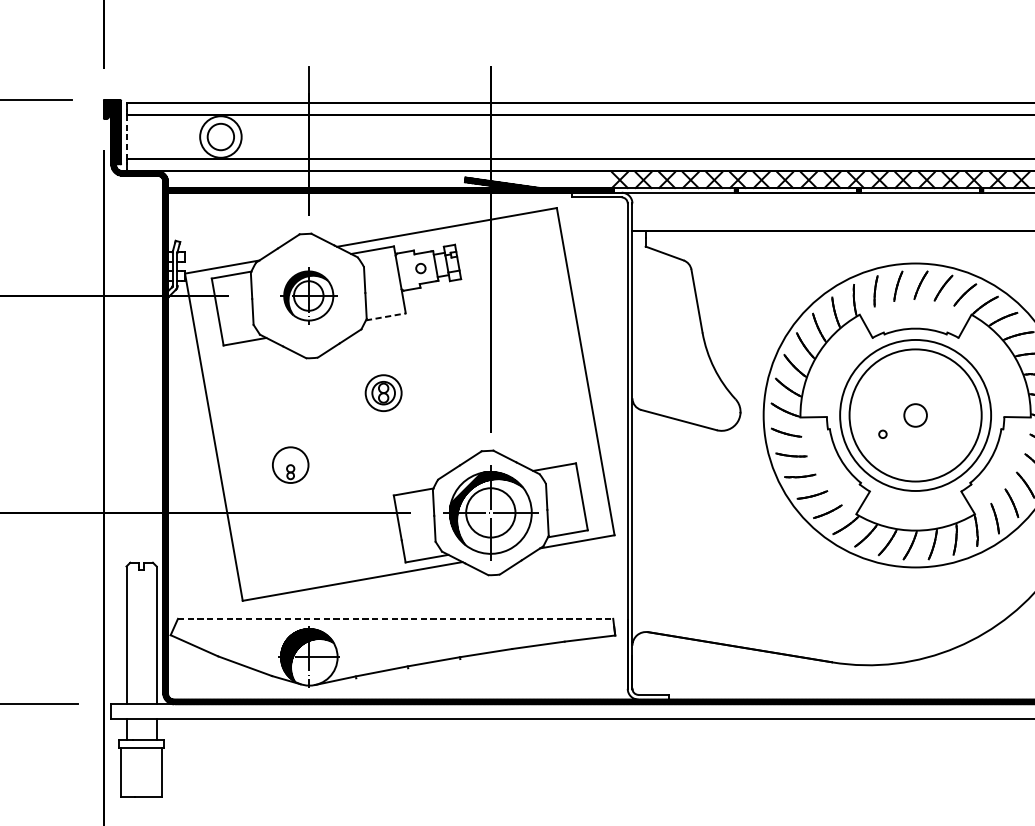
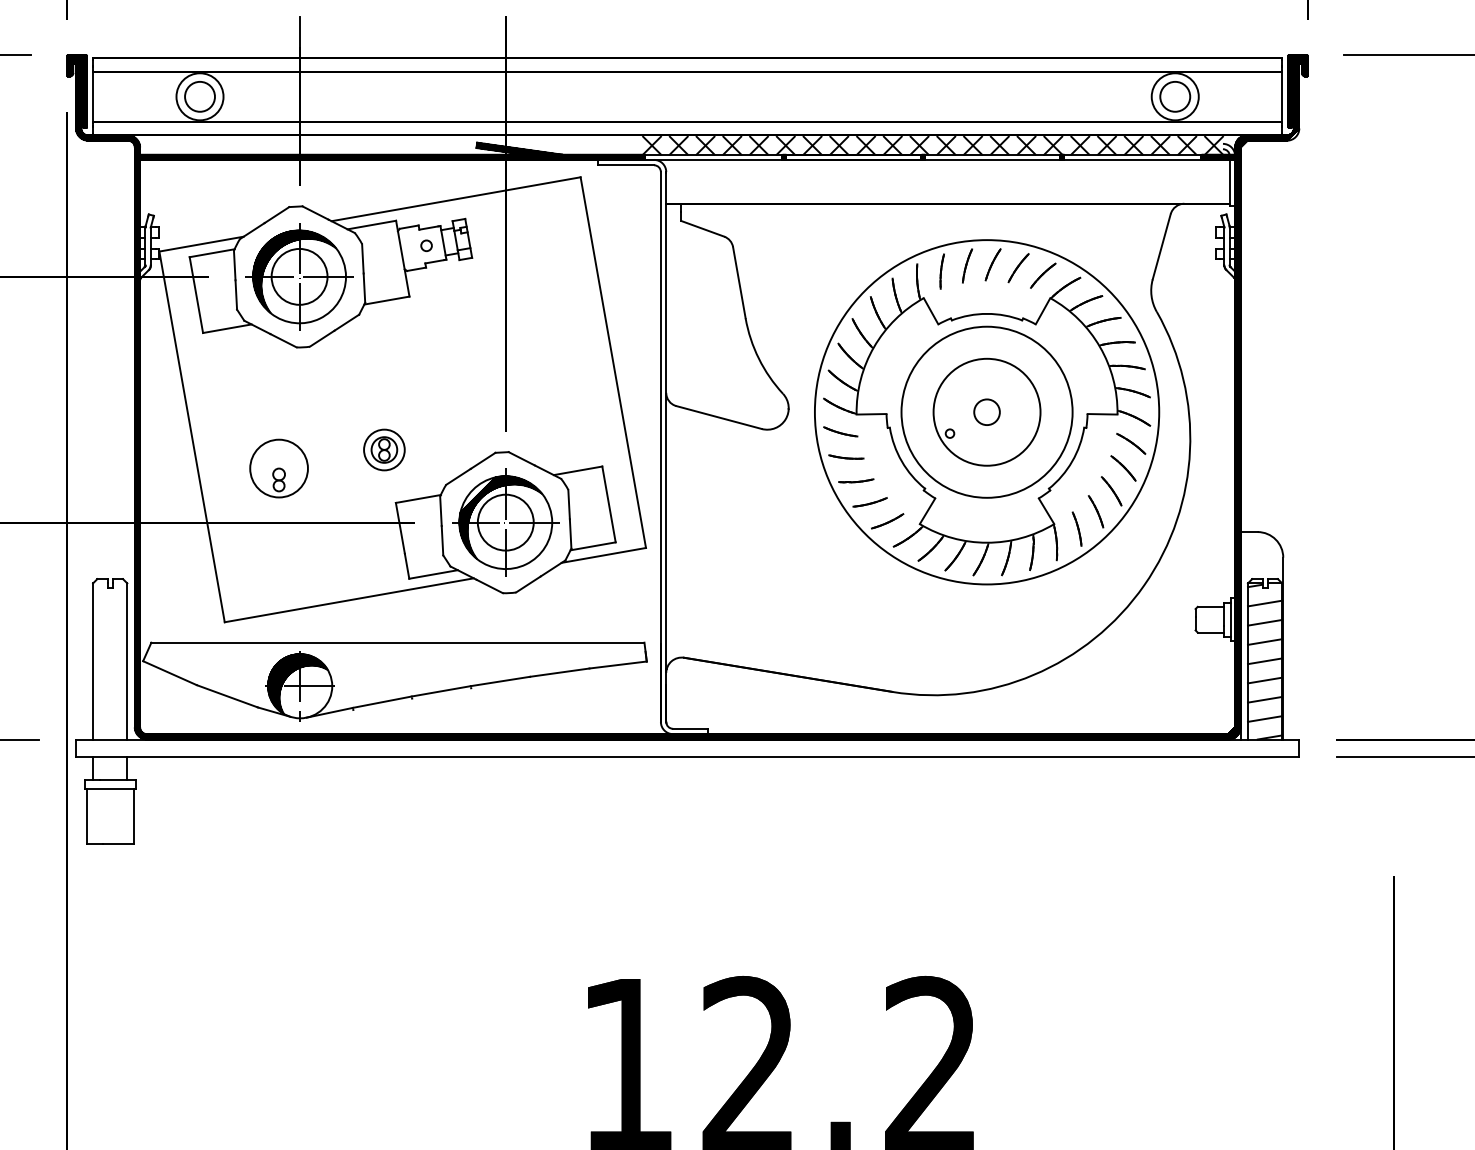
line: (126, 137) -> (93, 97), dashed -> solid
part: (308, 295) -> (299, 276), size x1.67
line: (385, 316) -> (386, 300), dashed -> solid
part: (383, 392) -> (384, 449), moved
circle: (915, 414) -> (986, 411), size x0.71
part: (290, 465) -> (278, 468), size x1.43
line: (395, 618) -> (397, 642), dashed -> solid

